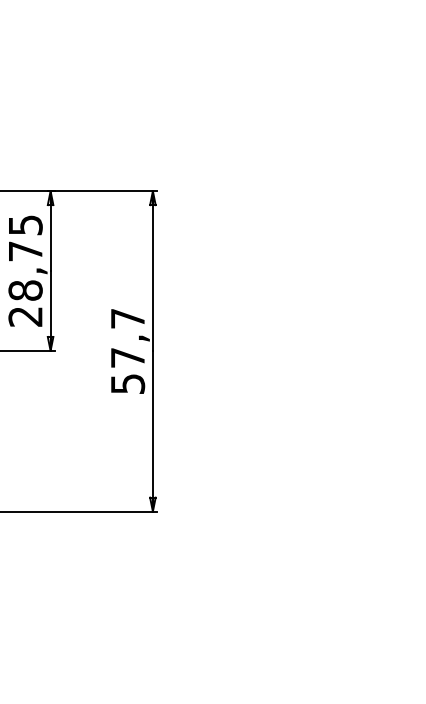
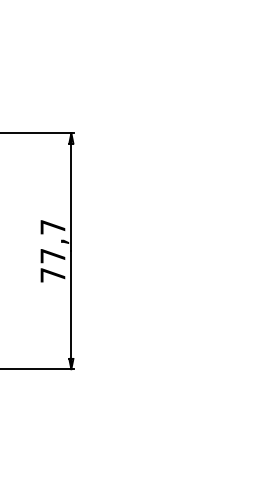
text: (128, 383) -> (53, 274), 57,7 -> 77,7

